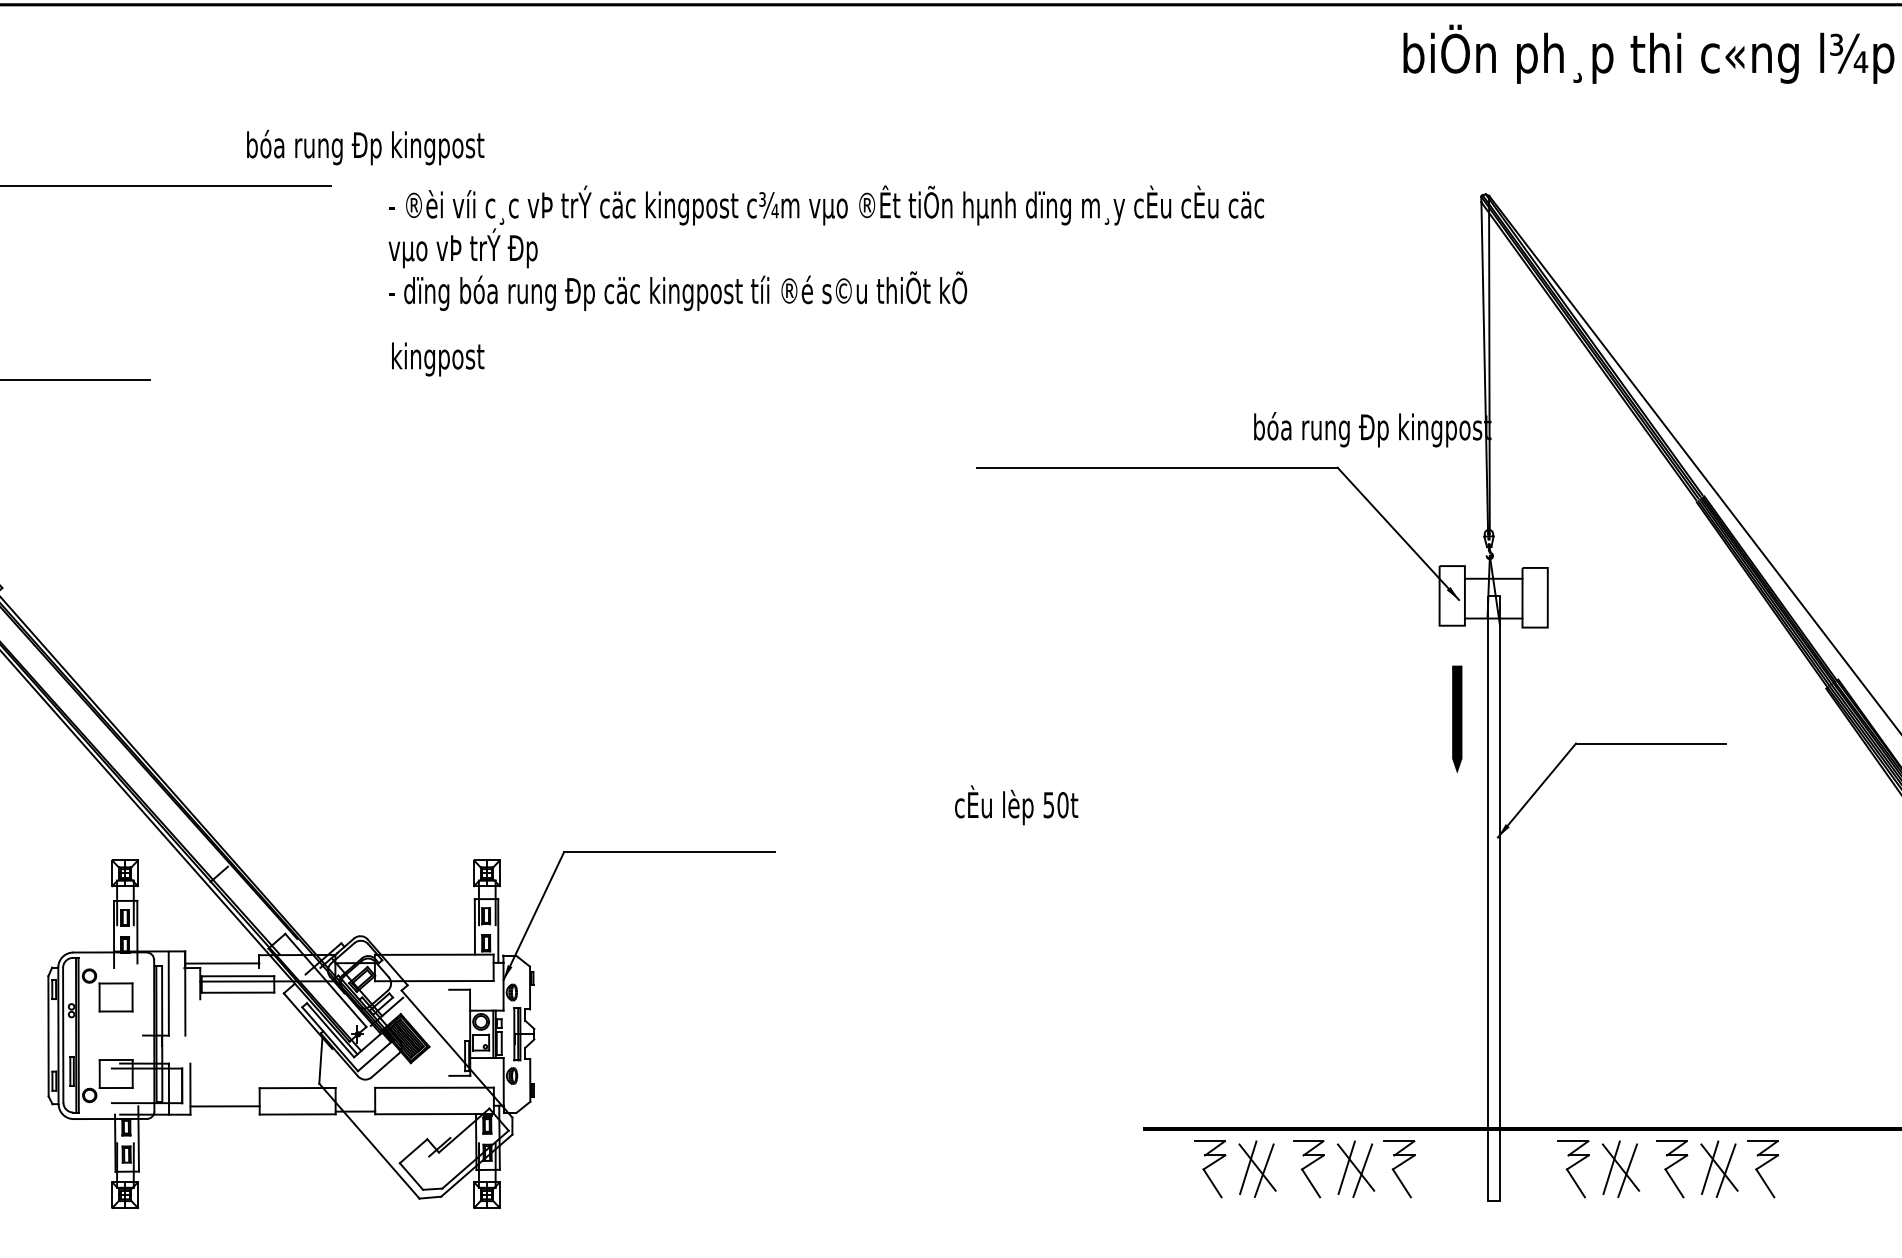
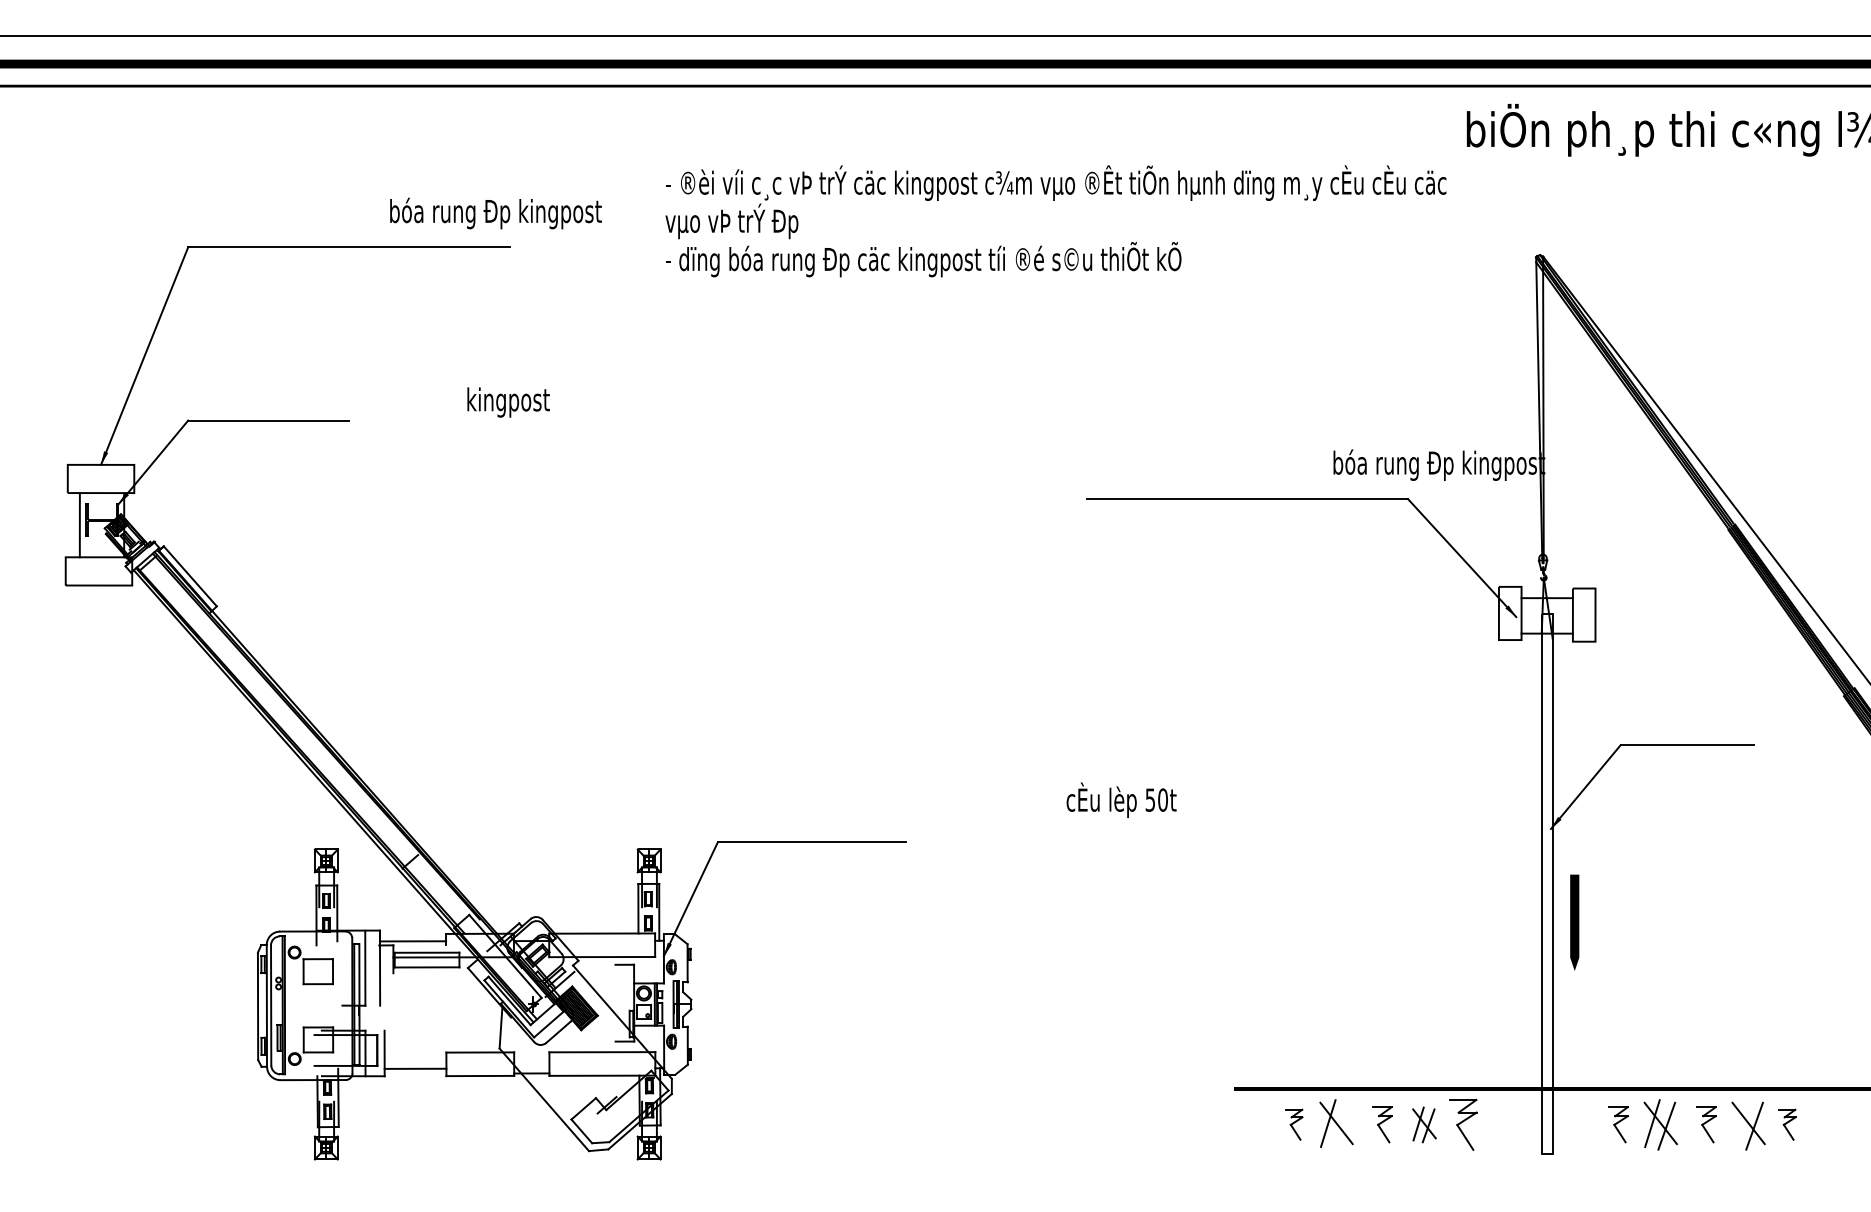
text: (365, 147) -> (495, 213), moved
text: (825, 248) -> (1055, 221), moved
text: (438, 359) -> (508, 402), moved
line: (1457, 719) -> (1574, 922), moved
line: (1710, 1167) -> (1740, 1123), removed
part: (1210, 1168) -> (1294, 1124), size x0.6
part: (1309, 1168) -> (1382, 1124), size x0.7
part: (1356, 1168) -> (1424, 1124), size x0.7
part: (1573, 1168) -> (1618, 1124), size x0.7
part: (1672, 1168) -> (1706, 1124), size x0.7
part: (1763, 1168) -> (1787, 1124), size x0.6
line: (1264, 1169) -> (1342, 1125), removed

